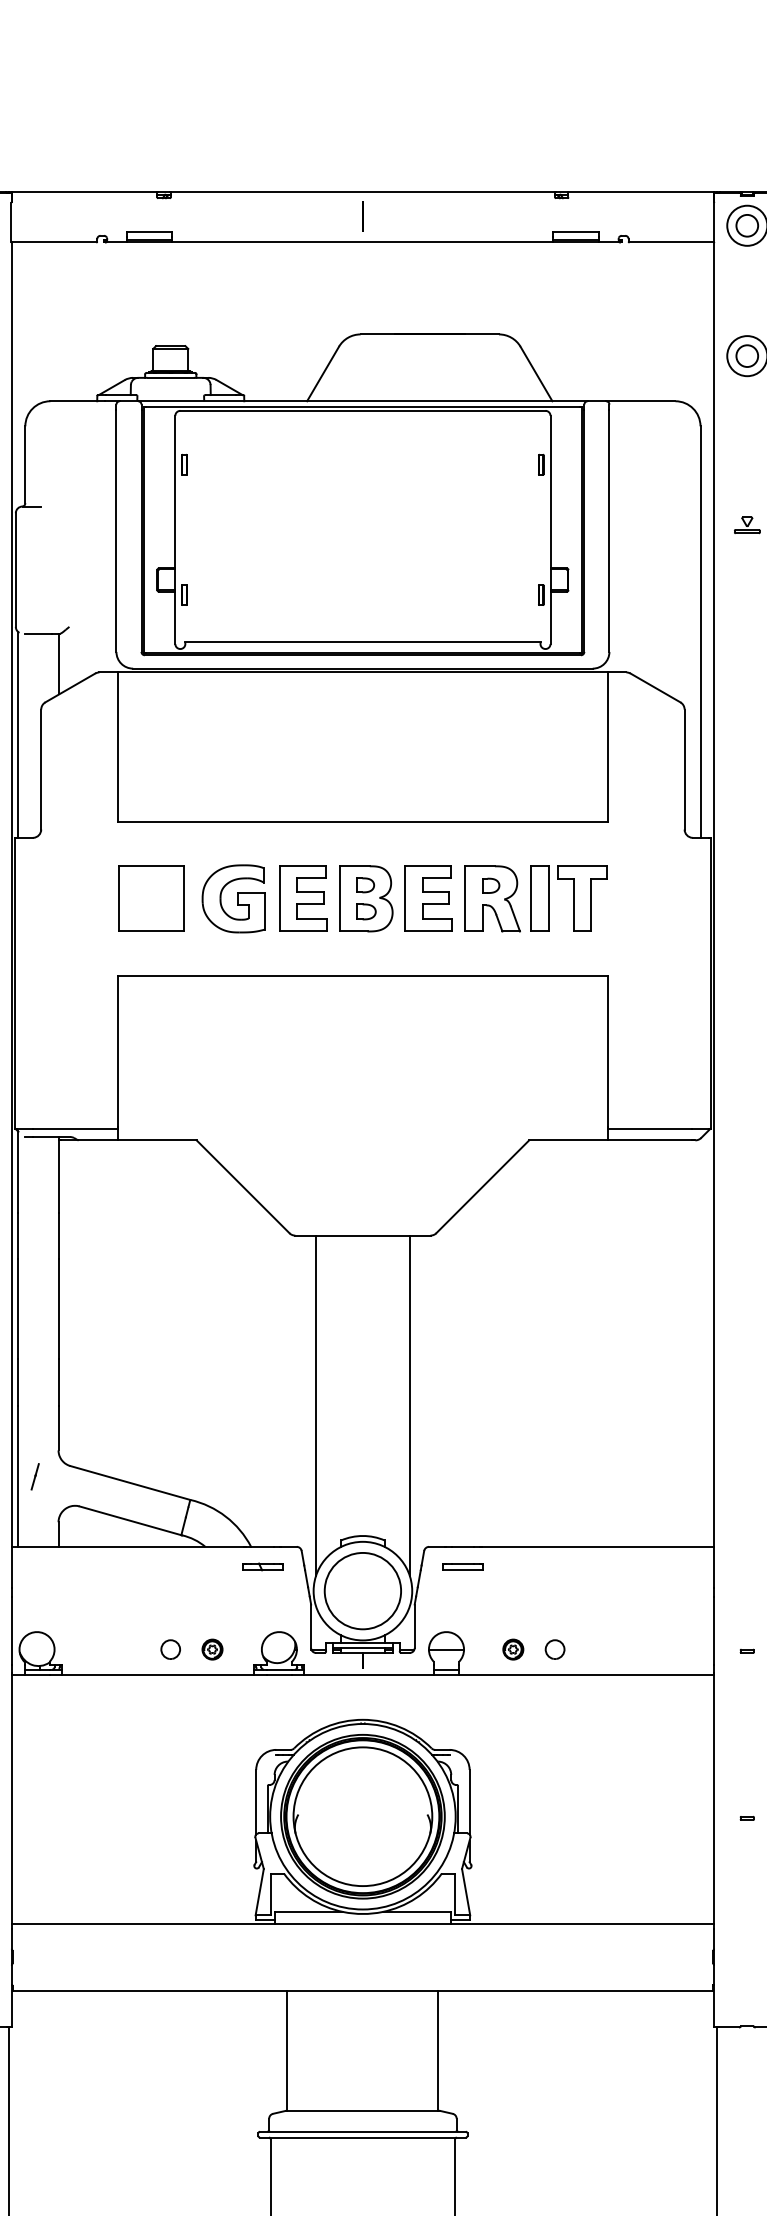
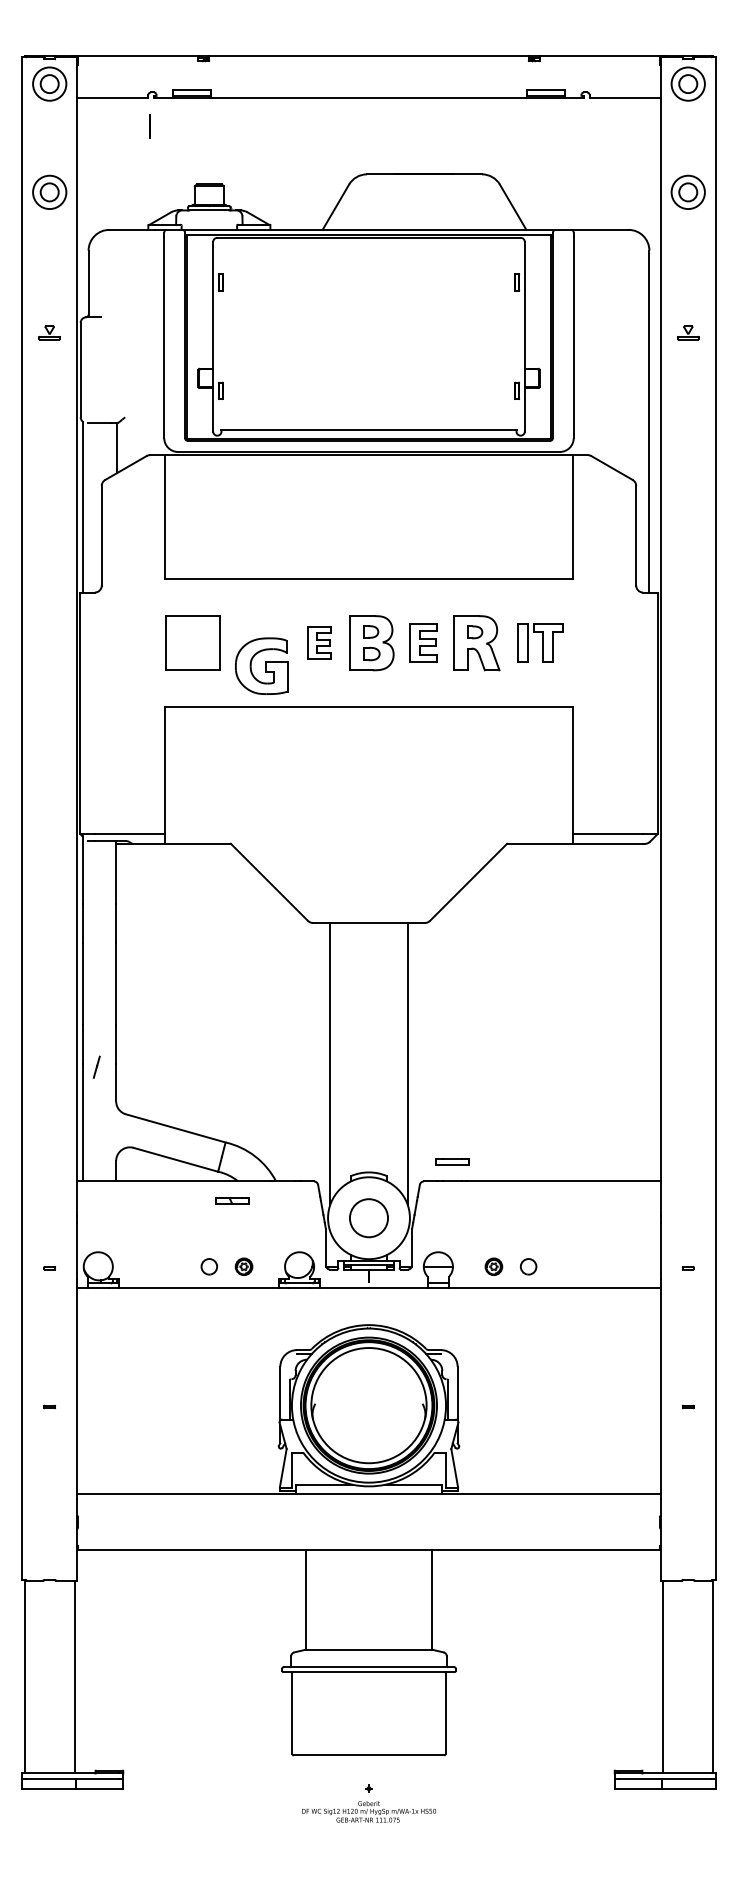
line: (362, 216) -> (149, 126), moved
part: (233, 898) -> (261, 665), moved
part: (303, 898) -> (319, 642), size x0.6
part: (428, 898) -> (423, 642), size x0.7
part: (569, 898) -> (540, 642), size x0.7
line: (34, 1475) -> (96, 1066), moved
part: (262, 1566) -> (232, 1200), moved
part: (463, 1566) -> (452, 1161), moved
circle: (362, 1590) -> (368, 1217), size x0.6

